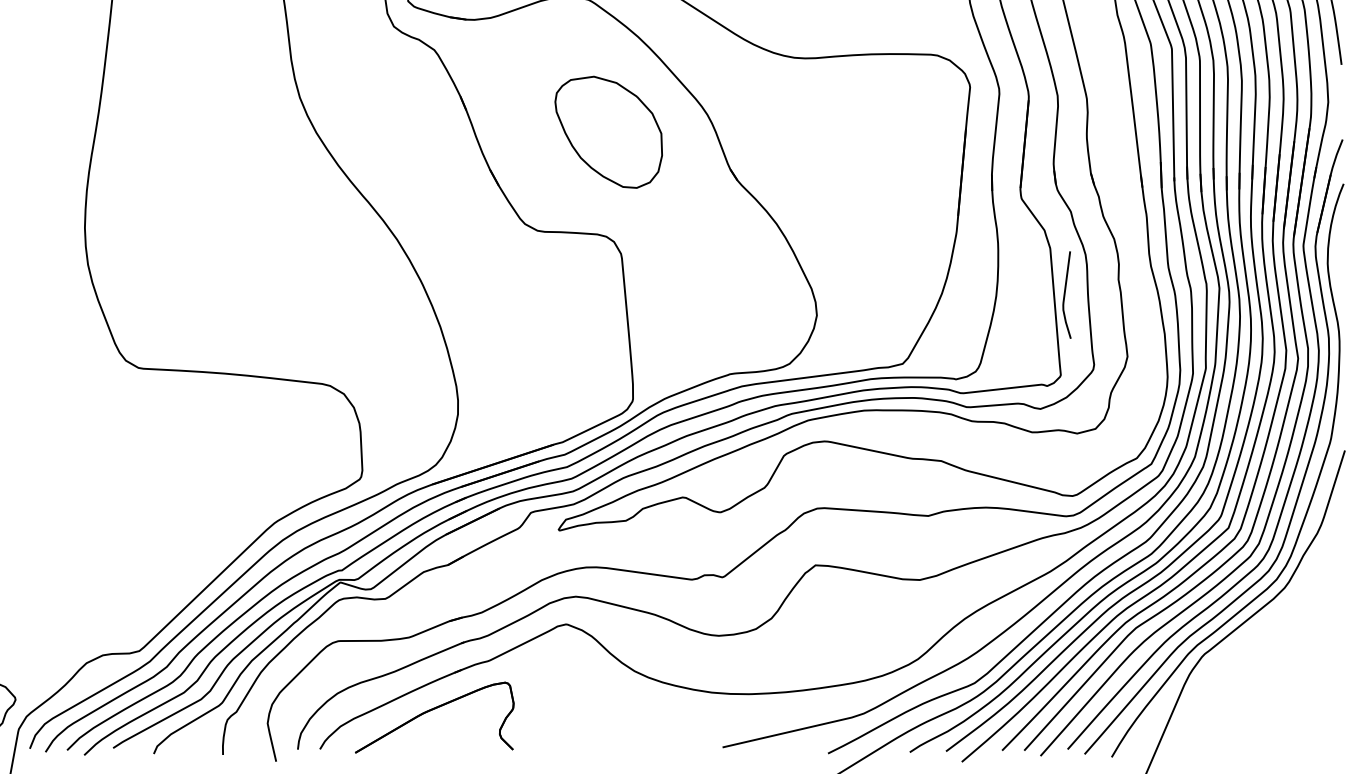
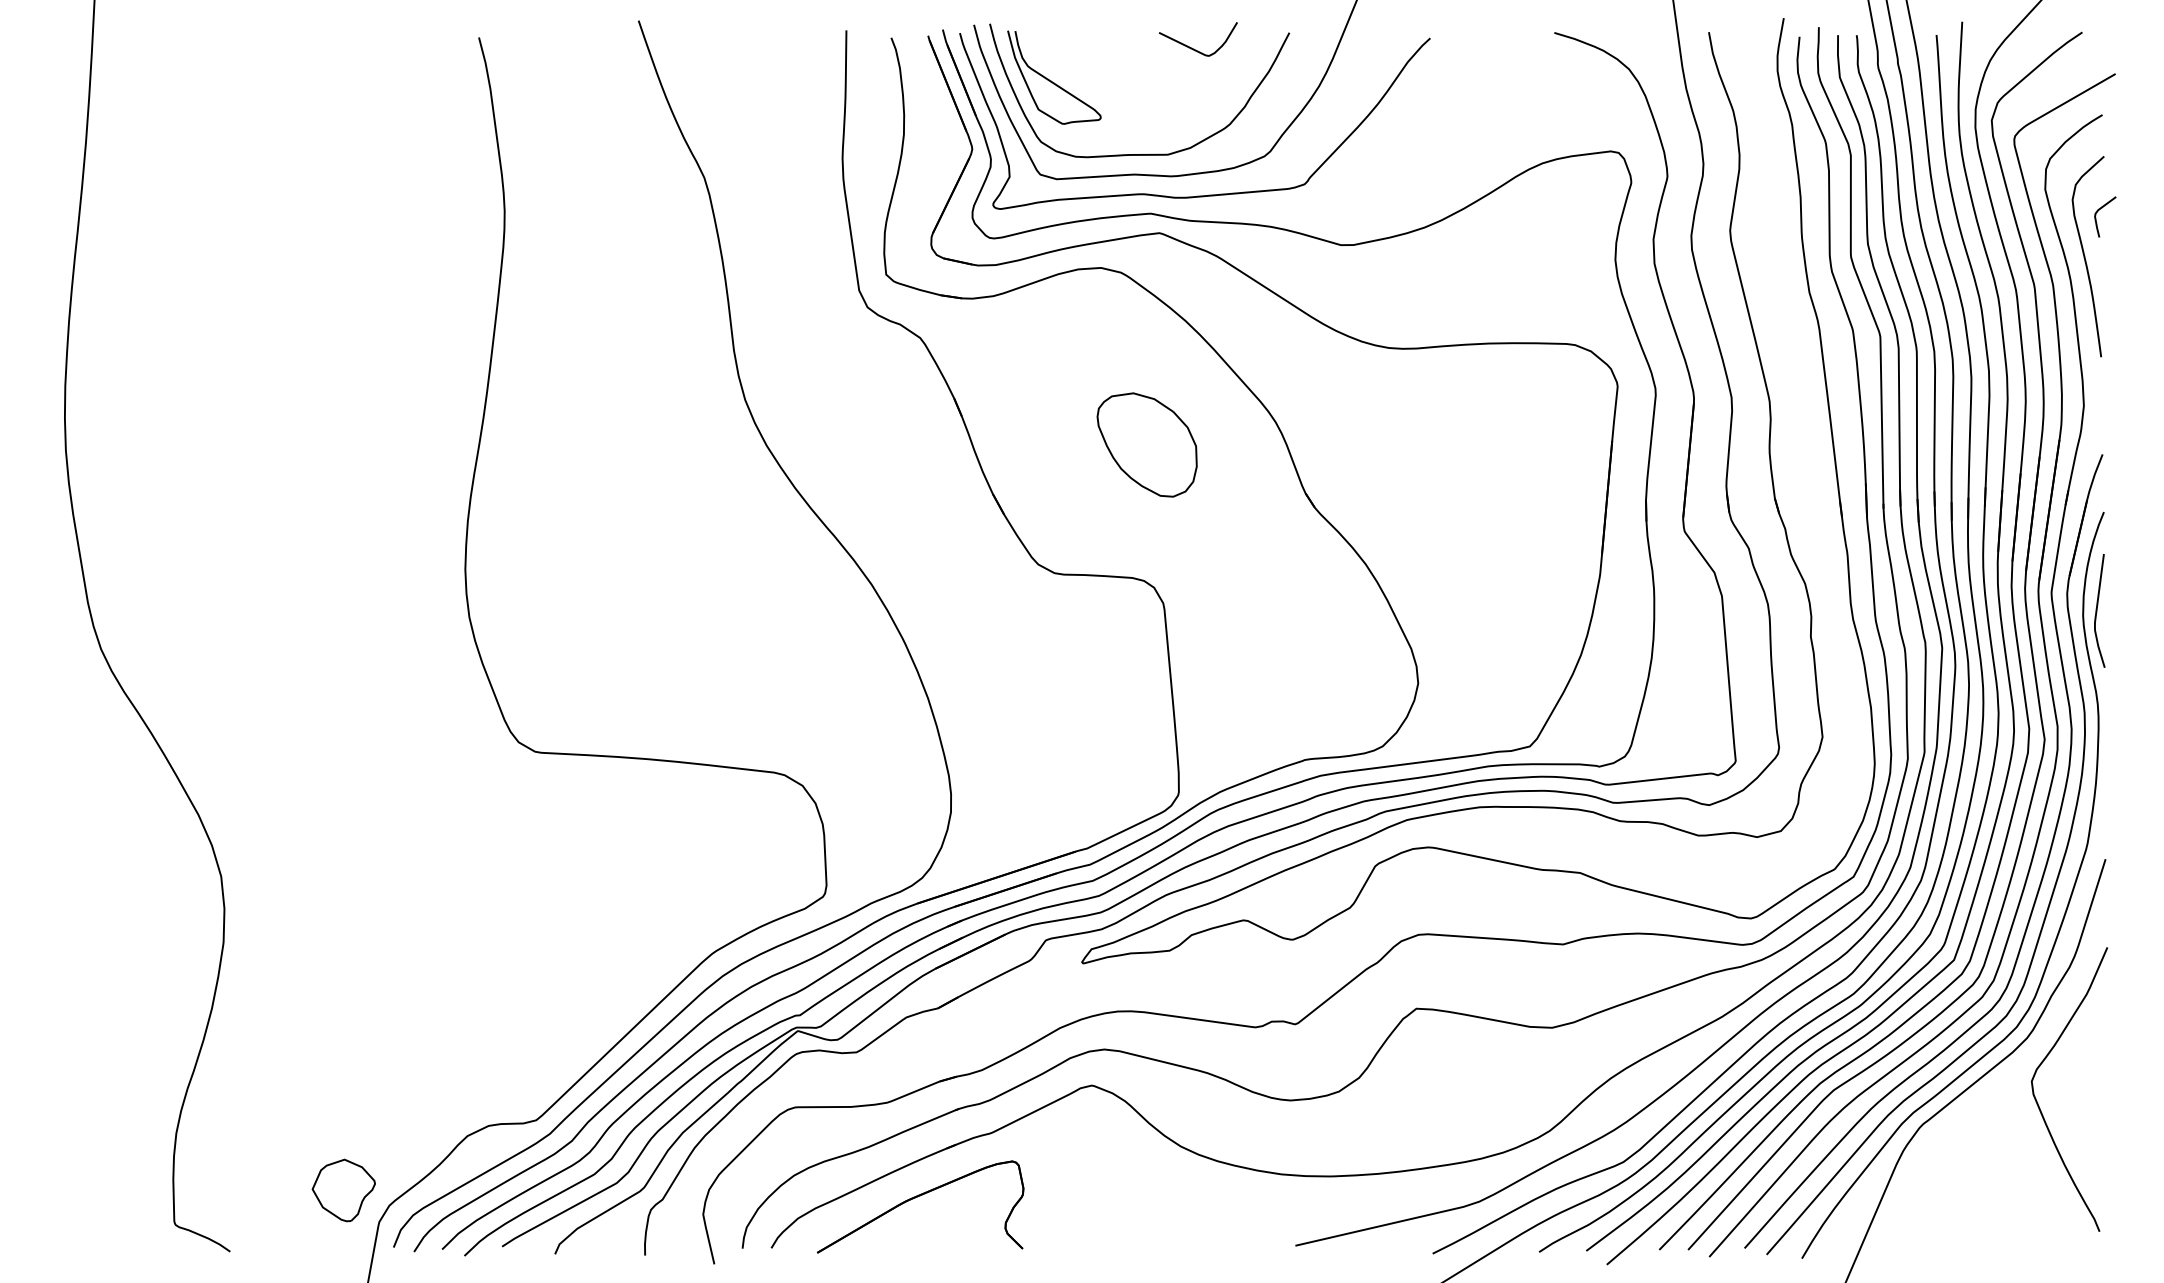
part: (608, 131) -> (1146, 444), size x0.71
curve: (1065, 294) -> (2097, 610), moved
curve: (1293, 638) -> (2038, 1103), added

